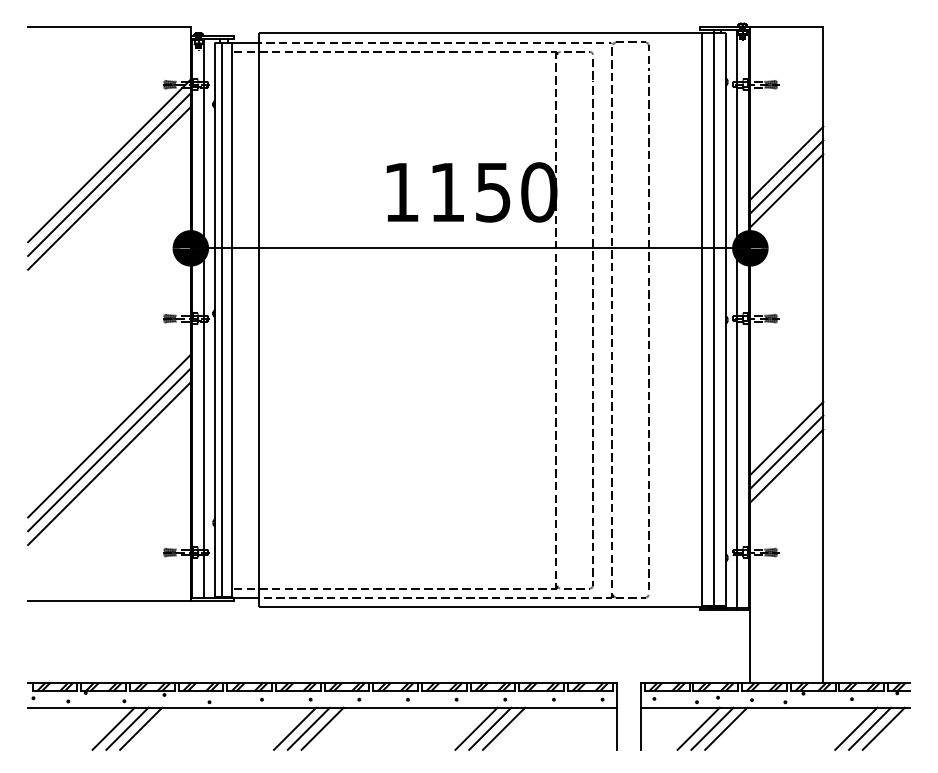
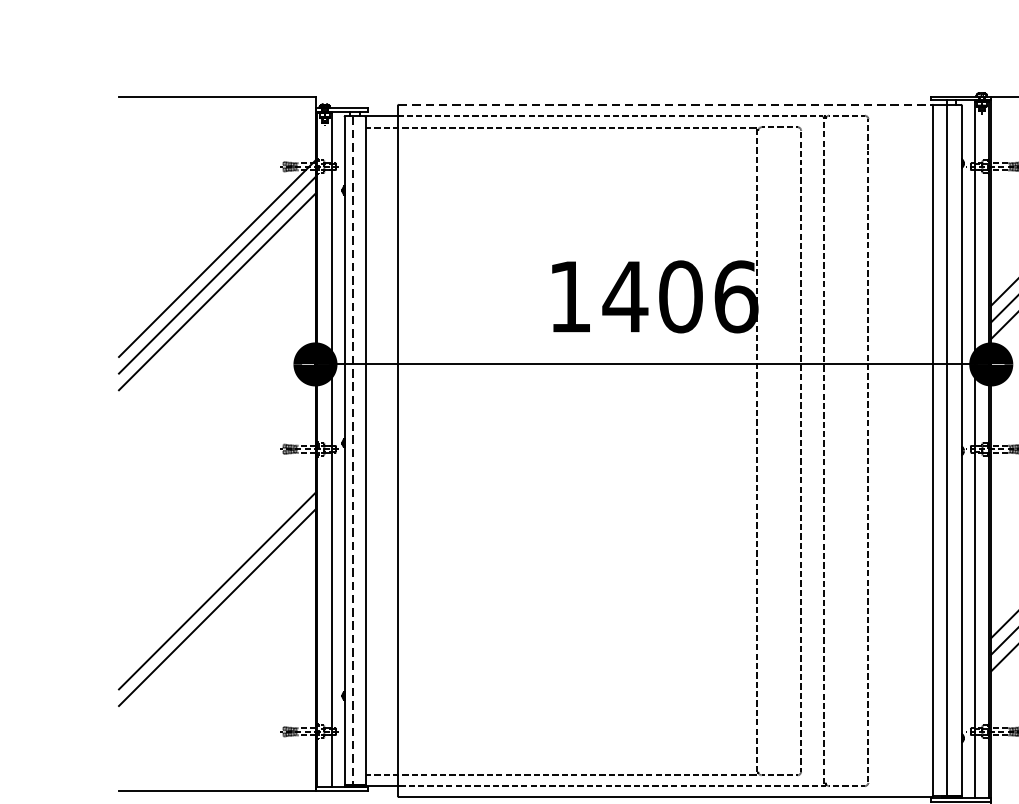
line: (480, 33) -> (665, 104), solid -> dashed
text: (492, 192) -> (679, 296), 1150 -> 1406
line: (221, 319) -> (352, 450), solid -> dashed
line: (109, 463) -> (217, 624), removed

